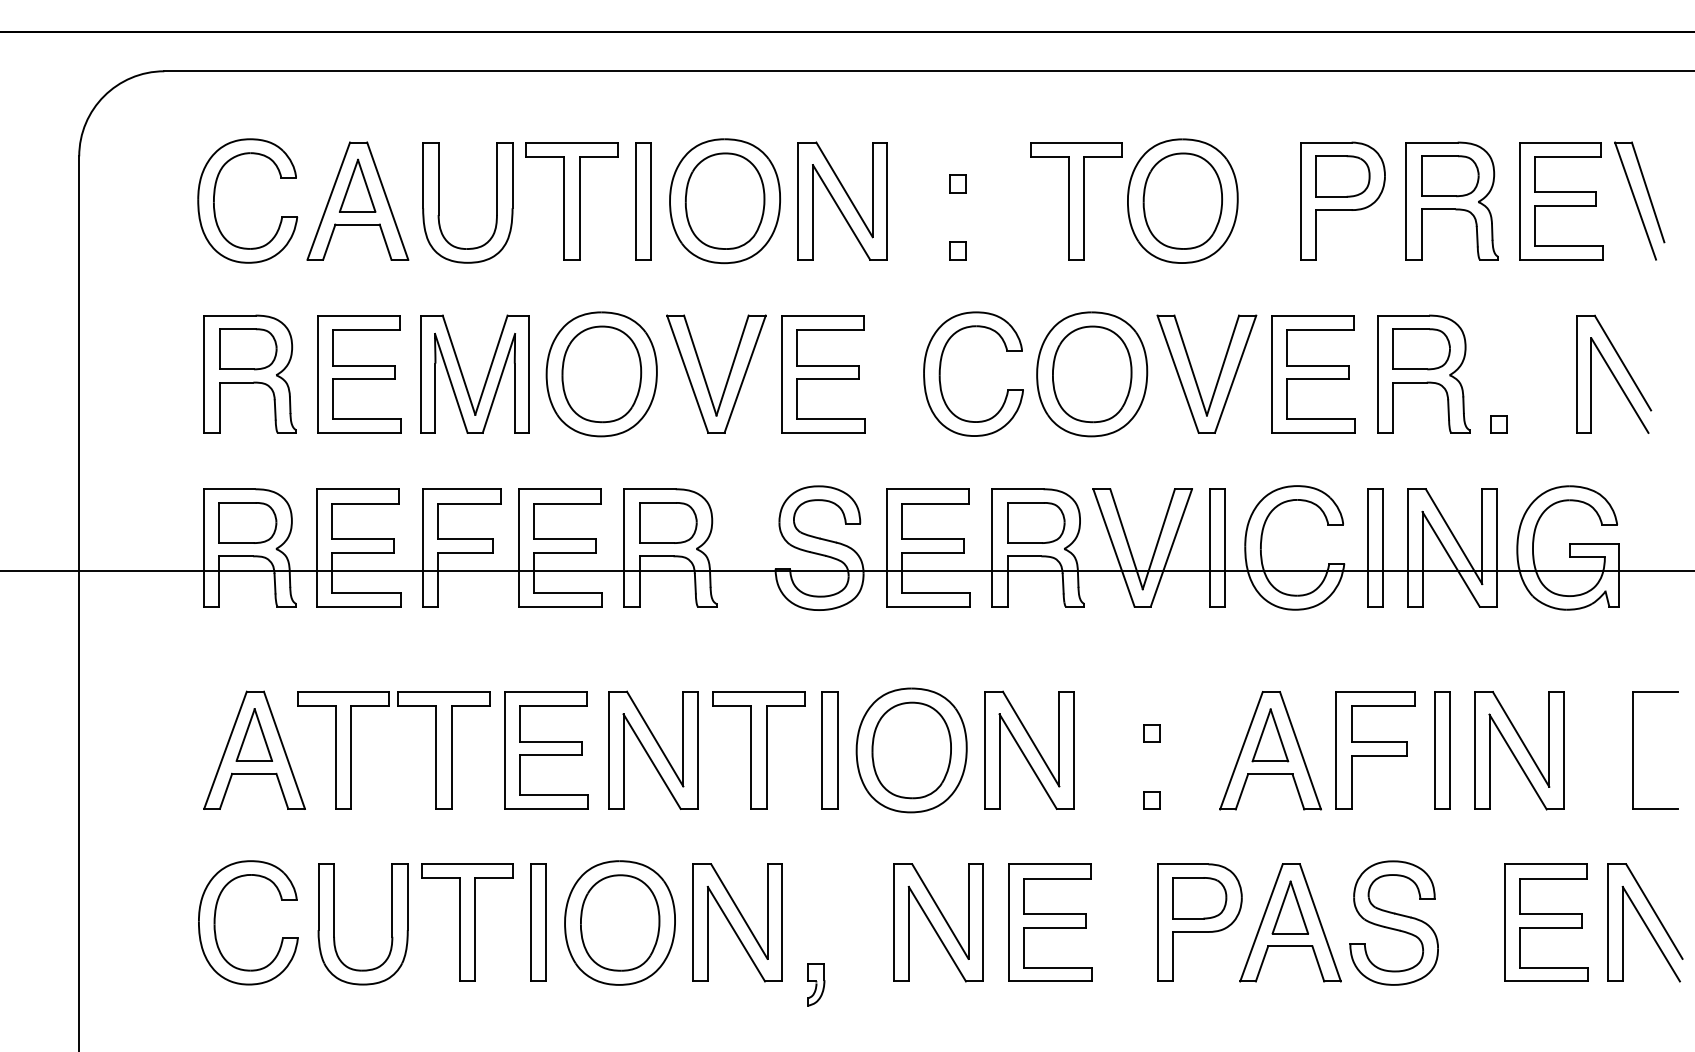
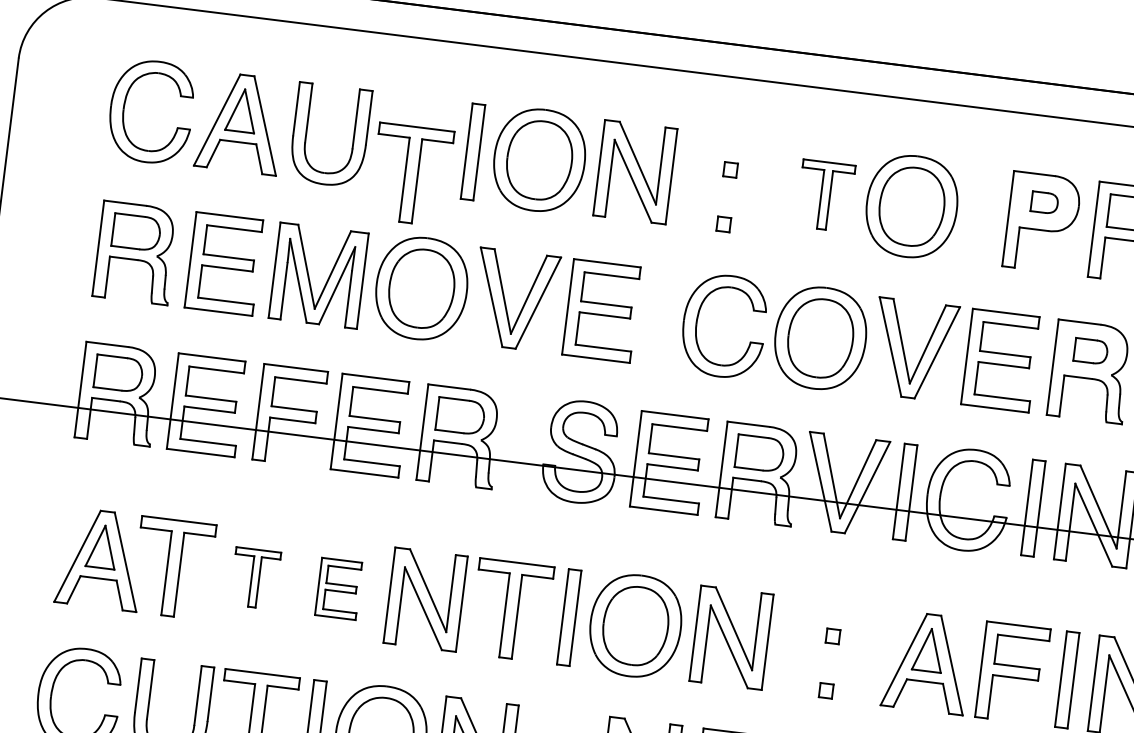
part: (1342, 176) -> (1044, 202), size x0.6
part: (571, 201) -> (410, 175), moved
part: (1076, 201) -> (825, 196), size x0.7
part: (1421, 349) -> (1091, 351), size x0.7
part: (443, 750) -> (254, 578), size x0.6
part: (546, 750) -> (338, 589), size x0.6

